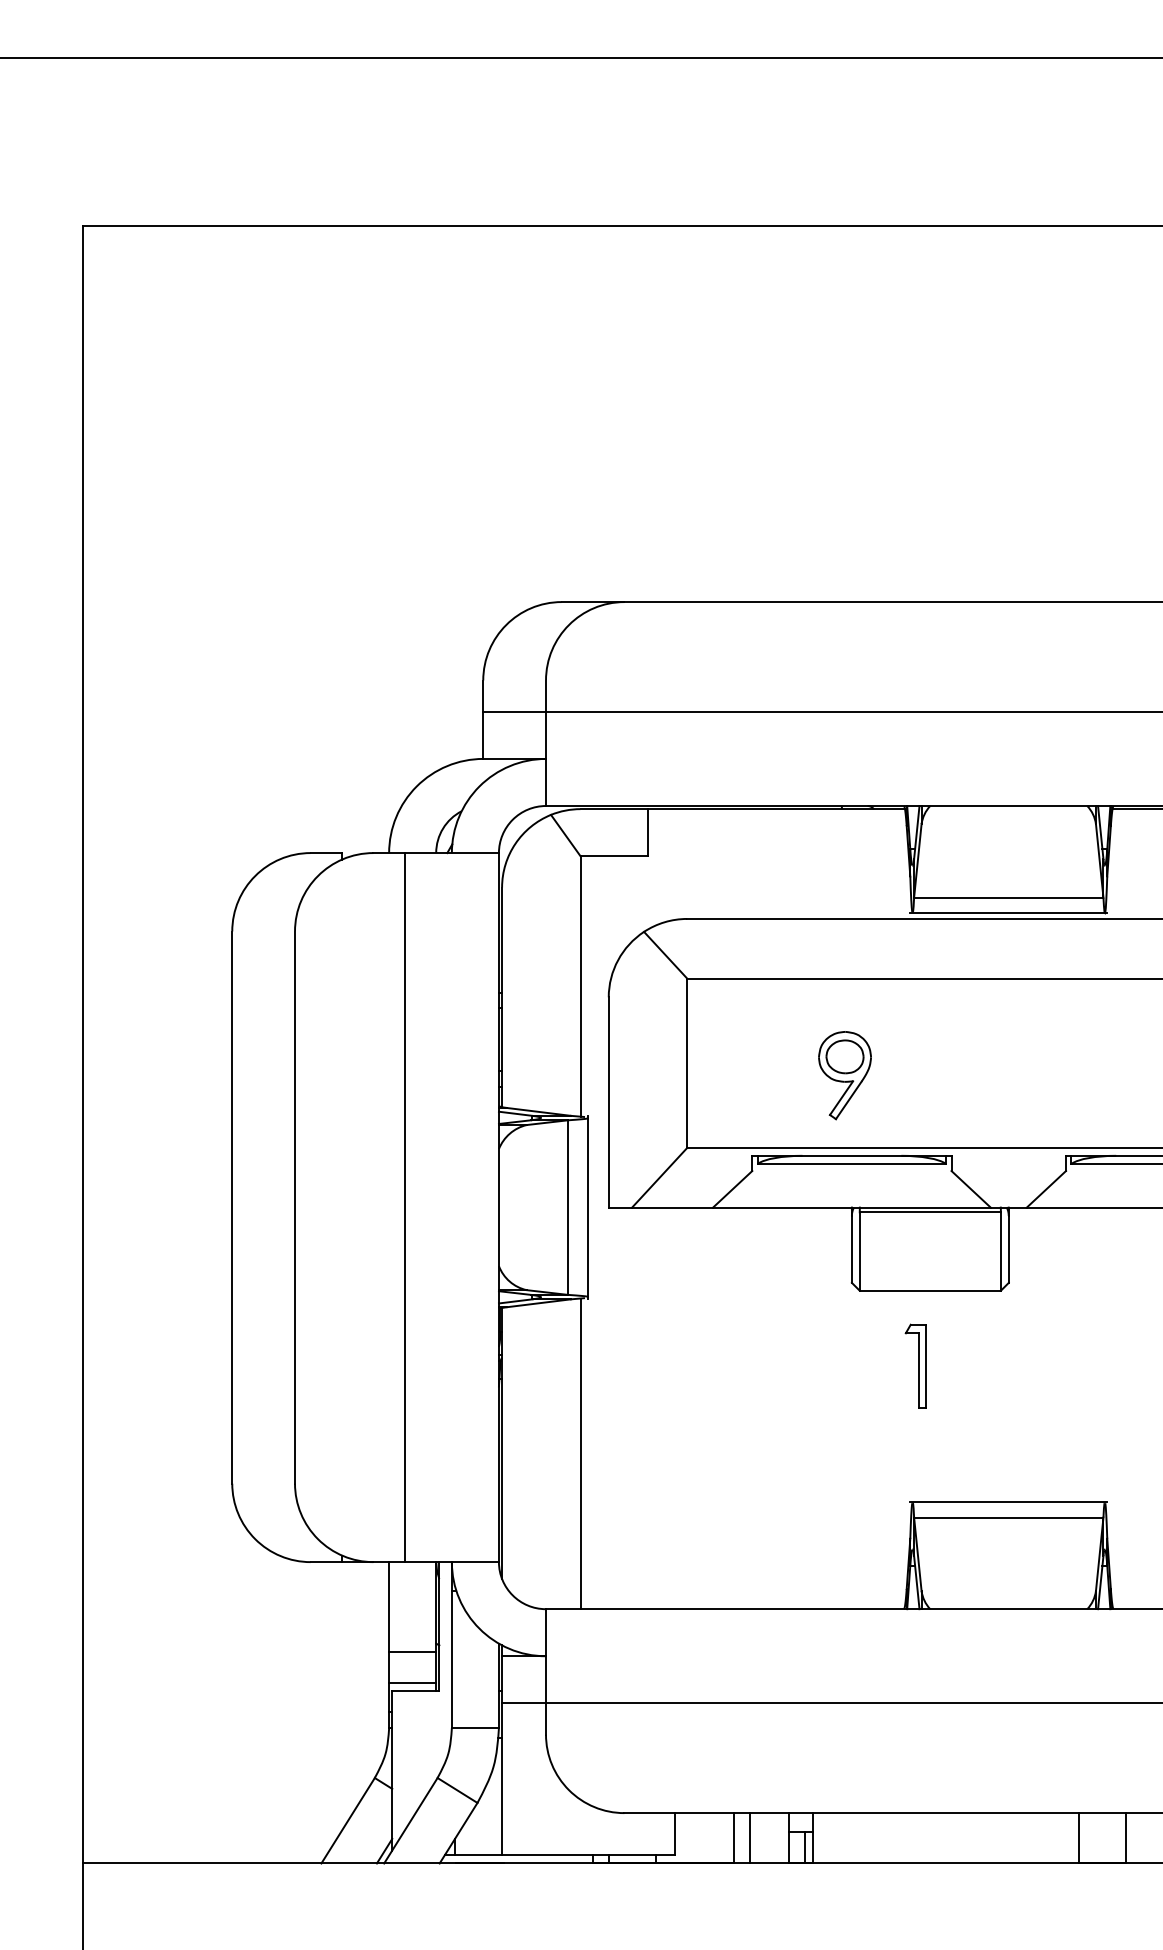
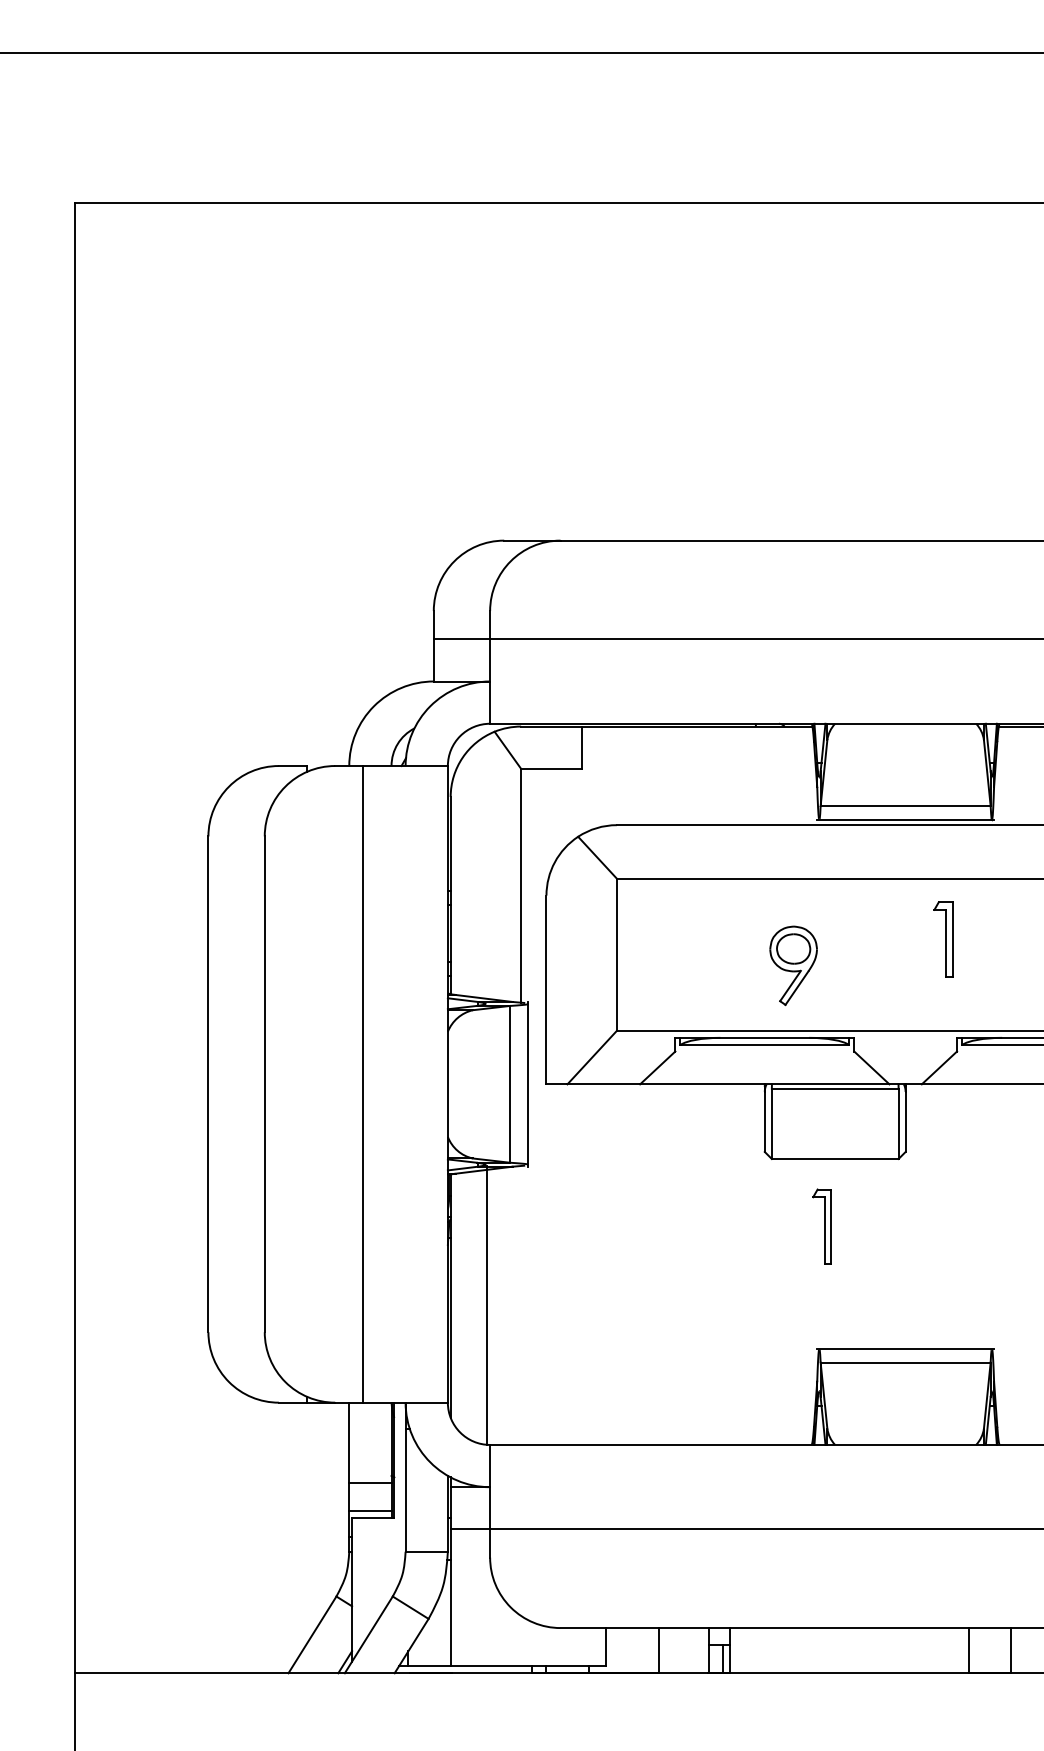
part: (1050, 1045) -> (943, 938), added
part: (844, 1075) -> (793, 965), moved
line: (580, 1453) -> (486, 1305), moved
line: (749, 1838) -> (672, 1650), removed

